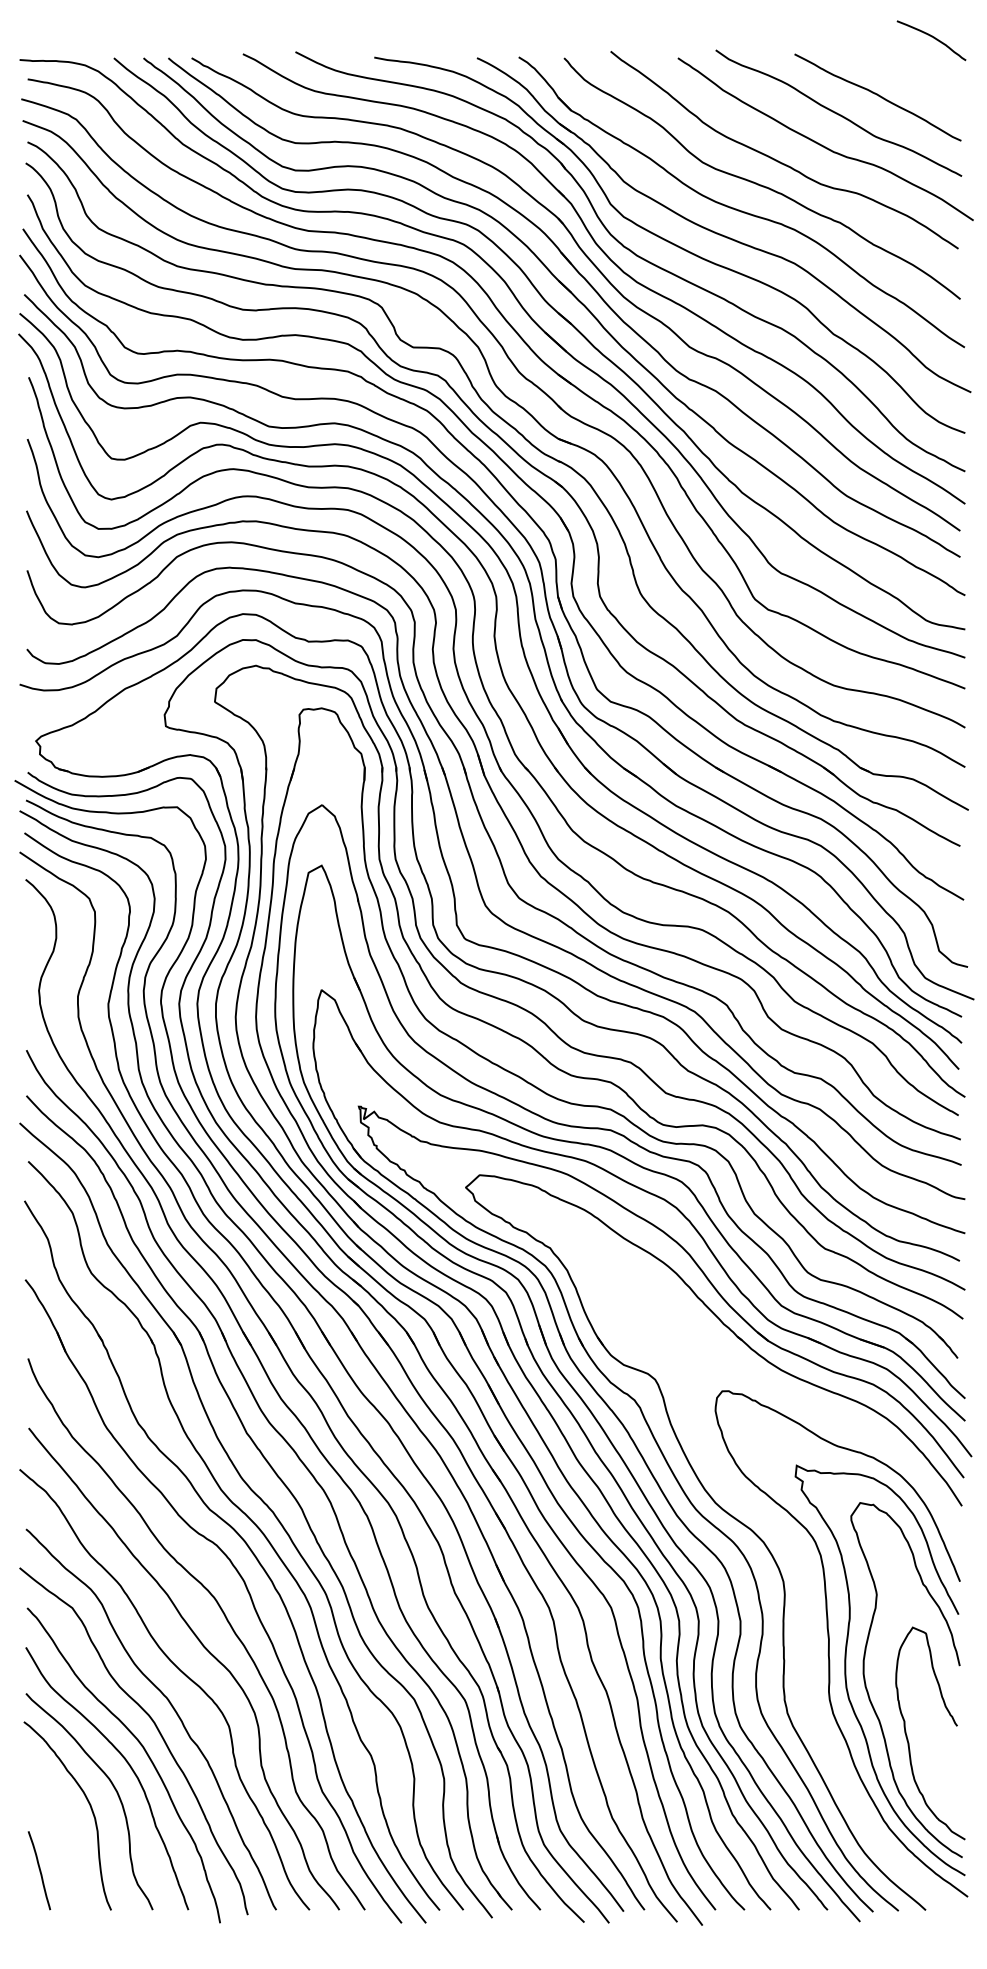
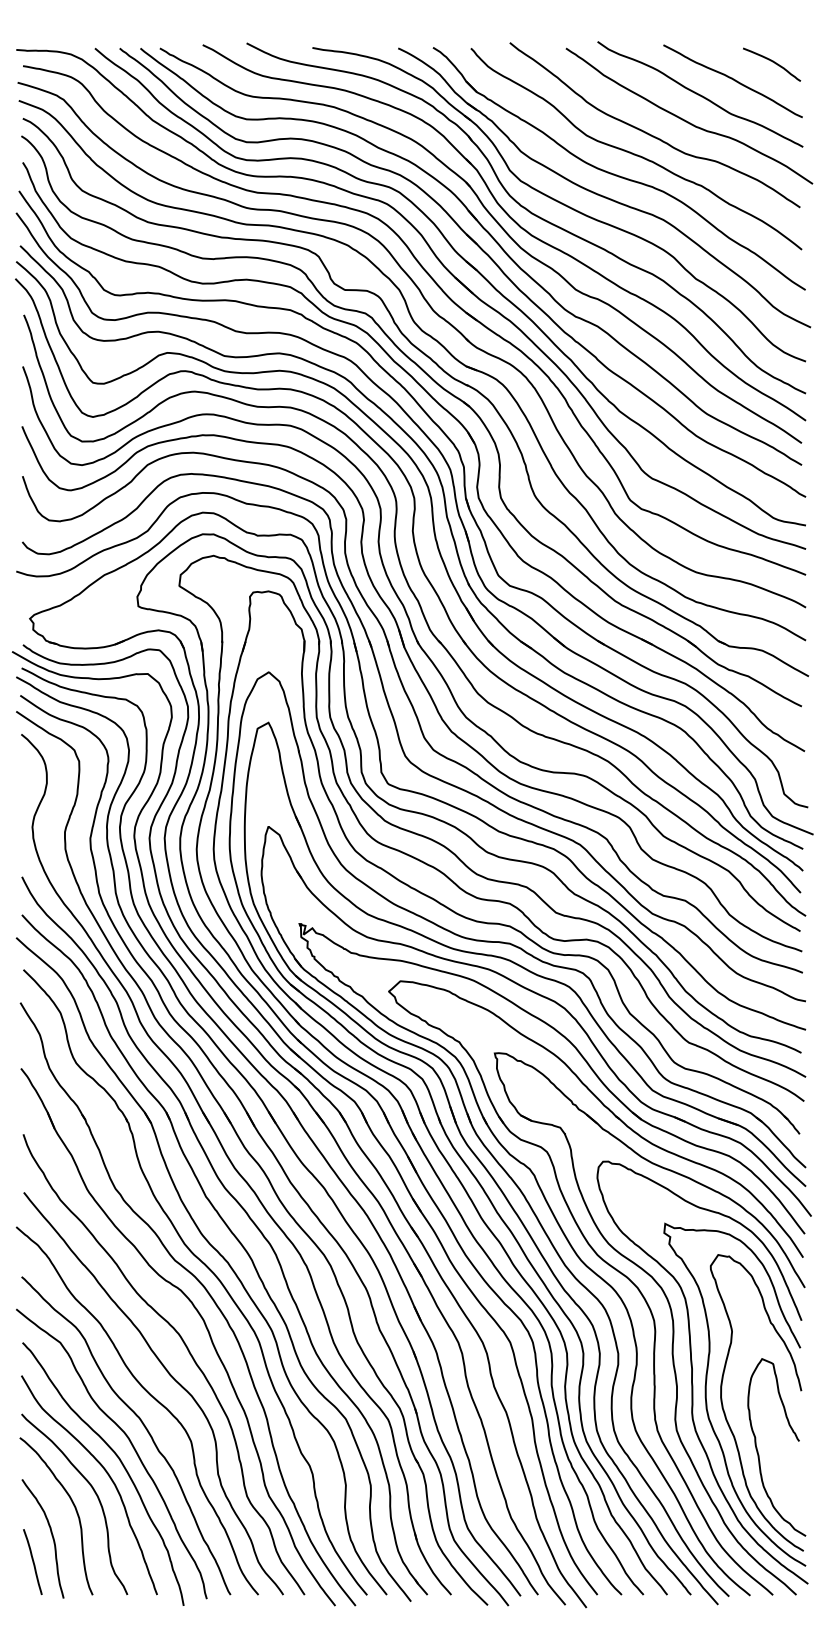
curve: (933, 38) -> (773, 62), moved
part: (804, 1580) -> (671, 1319), added
curve: (62, 1841) -> (52, 1537), added

